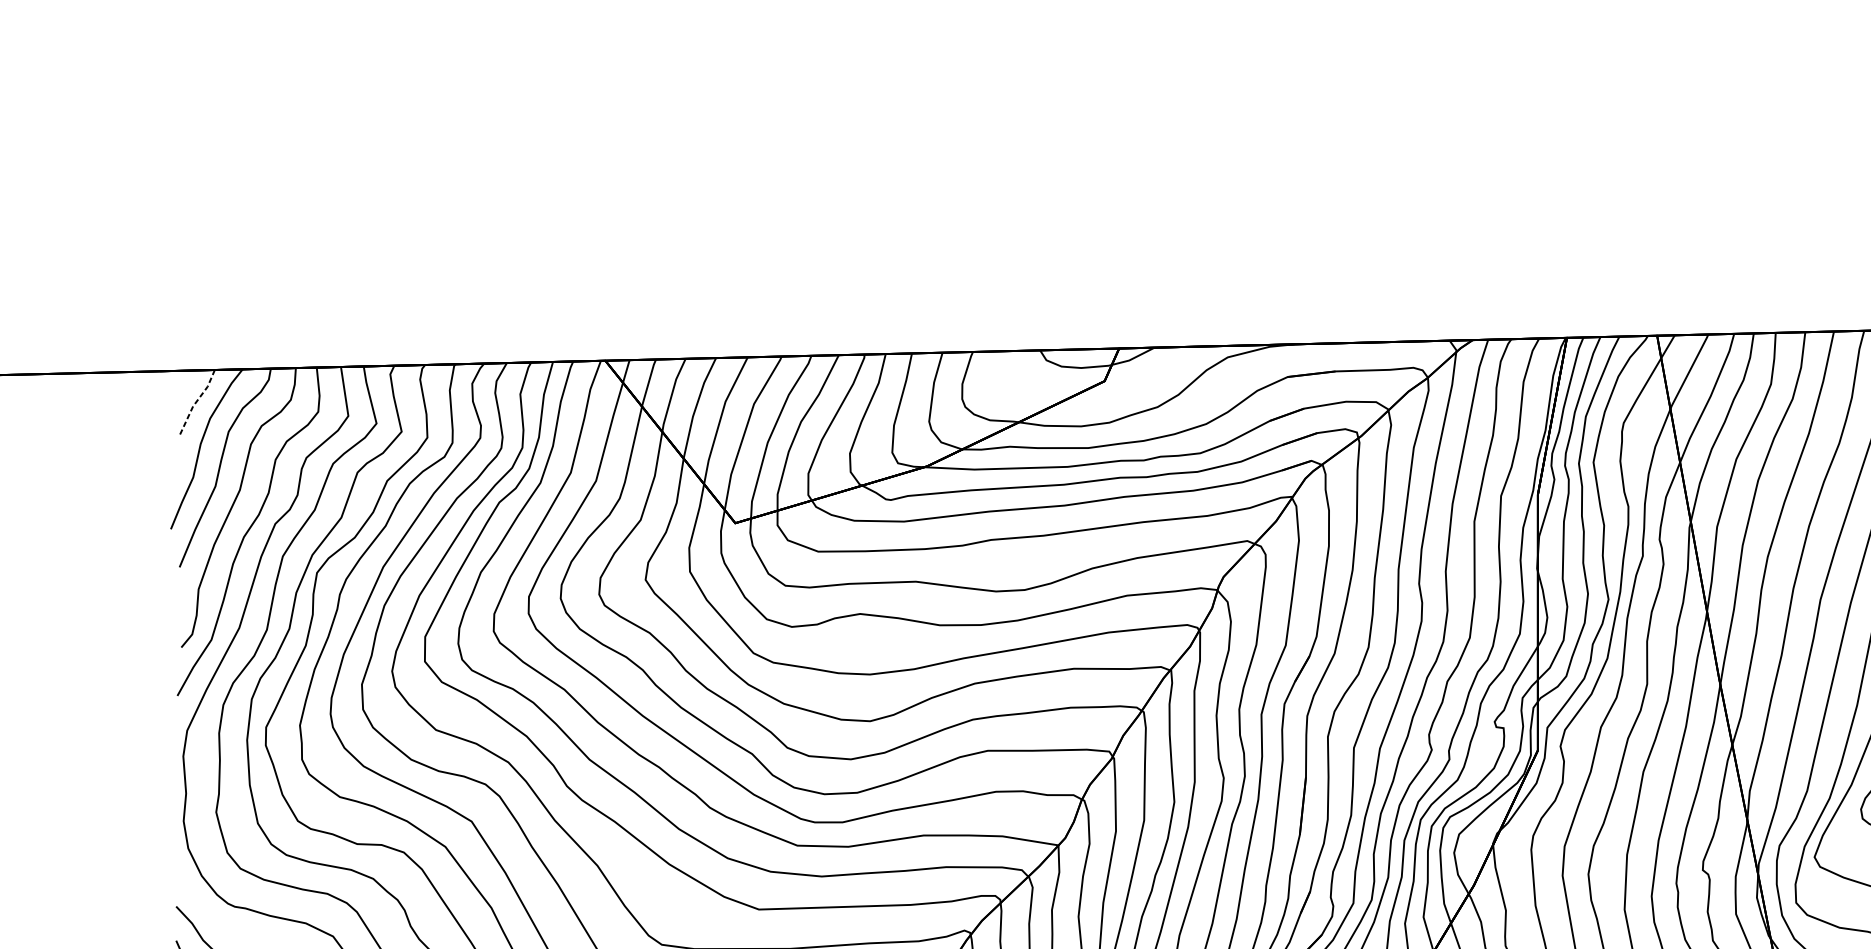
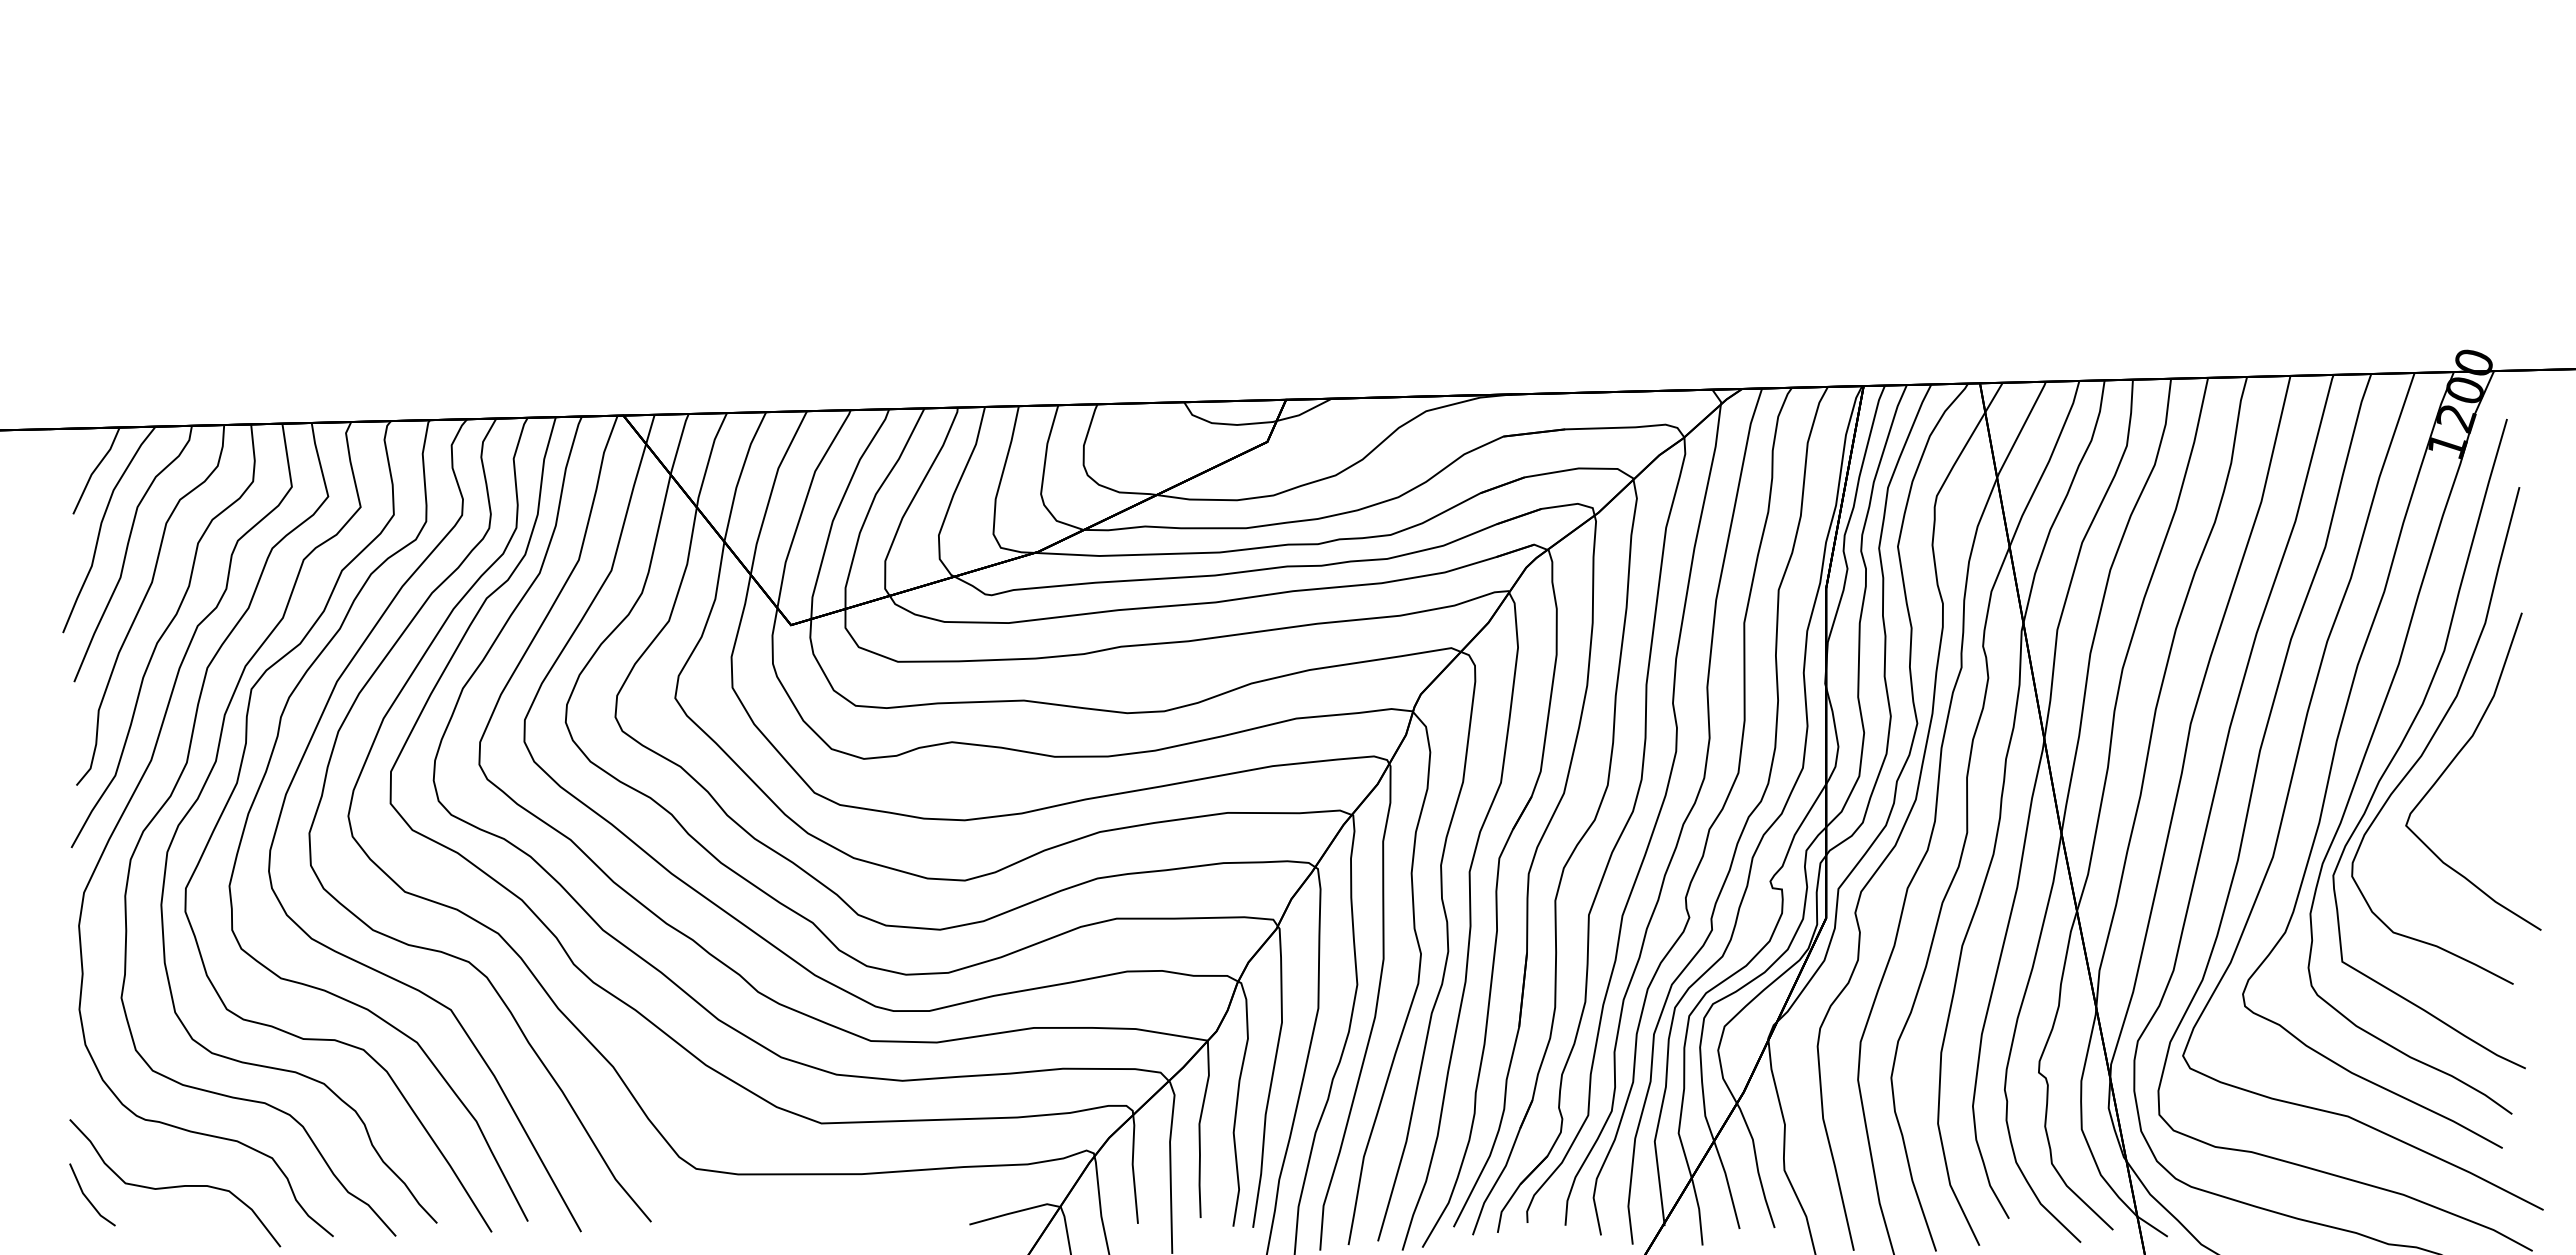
line: (196, 402) -> (95, 469), dashed -> solid

